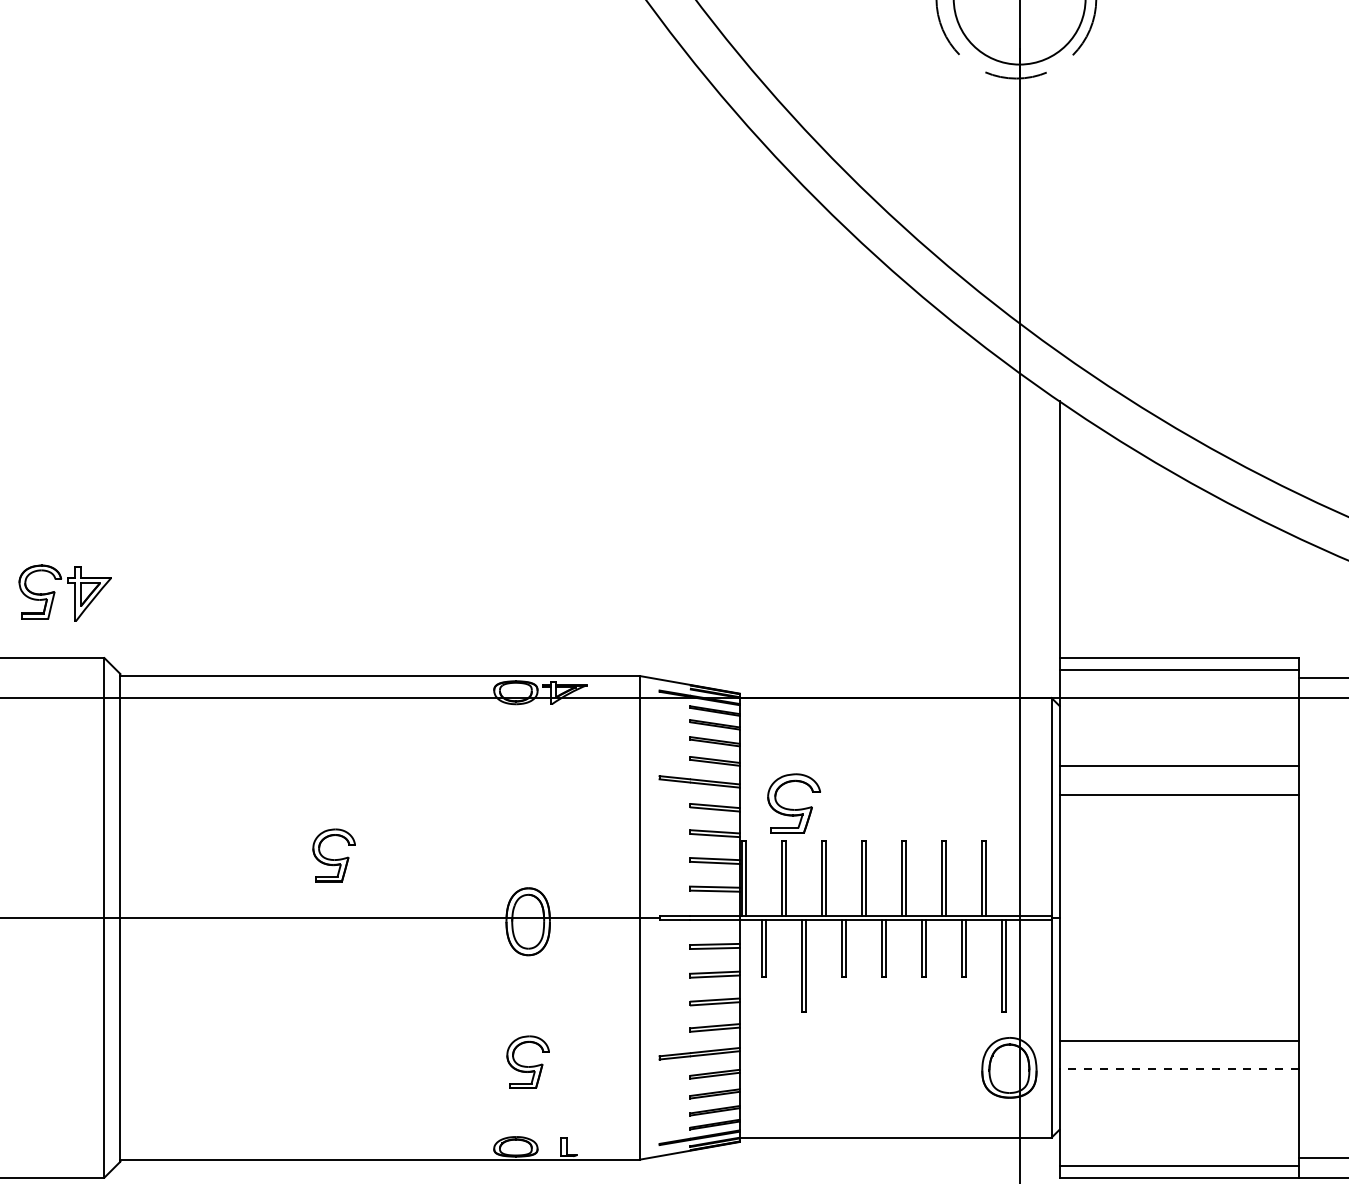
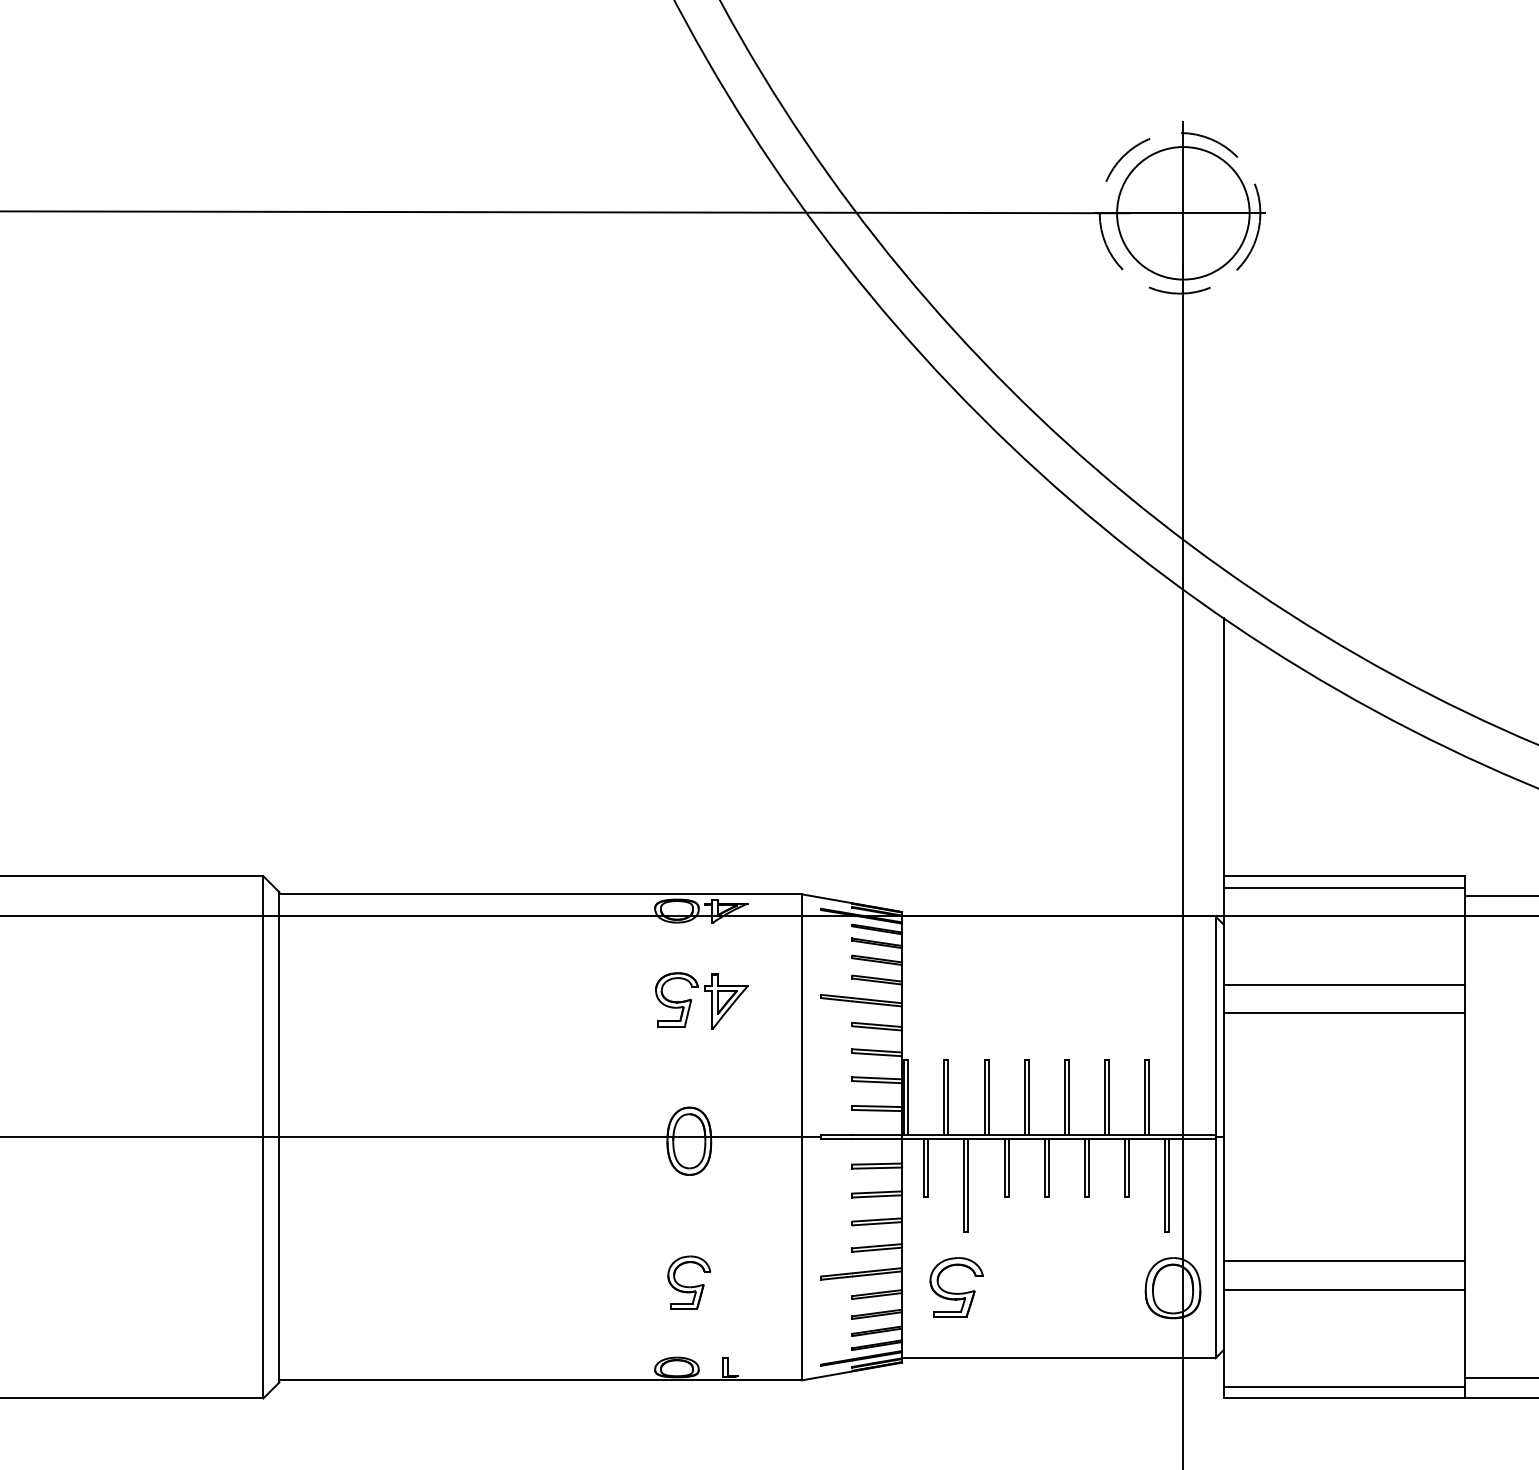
part: (55, 592) -> (692, 1000), moved
part: (793, 803) -> (956, 1287), moved
part: (334, 855) -> (494, 1074), removed
line: (1179, 1069) -> (1344, 1289), dashed -> solid

